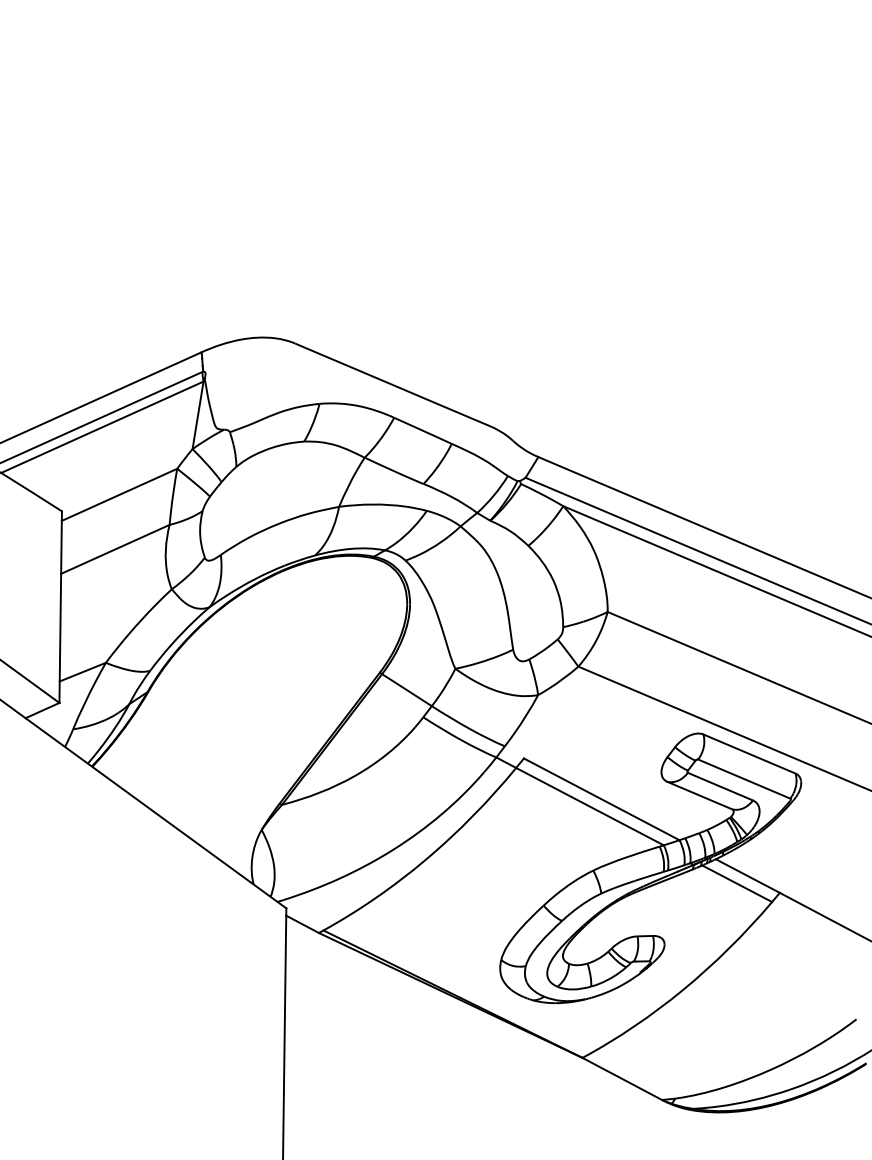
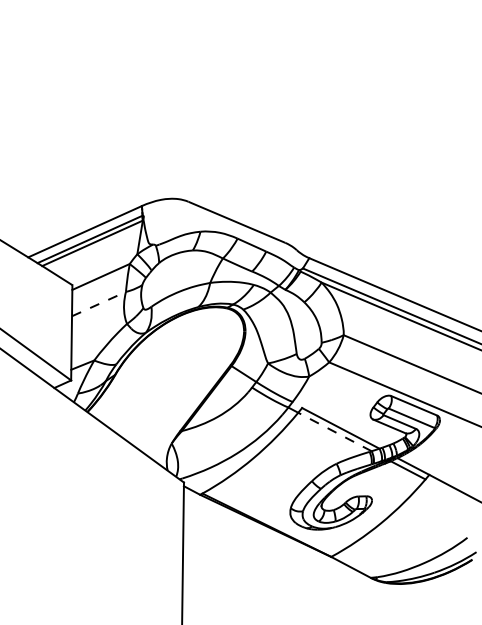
line: (114, 550) -> (98, 304), solid -> dashed
line: (589, 805) -> (334, 431), solid -> dashed

